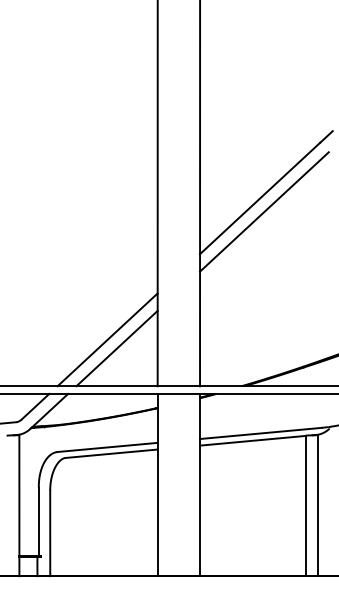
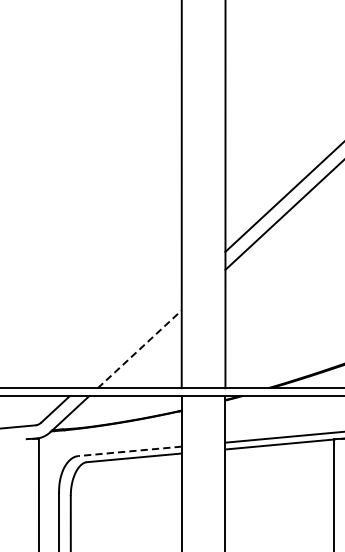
line: (107, 339) -> (129, 339), removed
line: (117, 348) -> (140, 349), solid -> dashed
line: (107, 447) -> (129, 451), solid -> dashed

